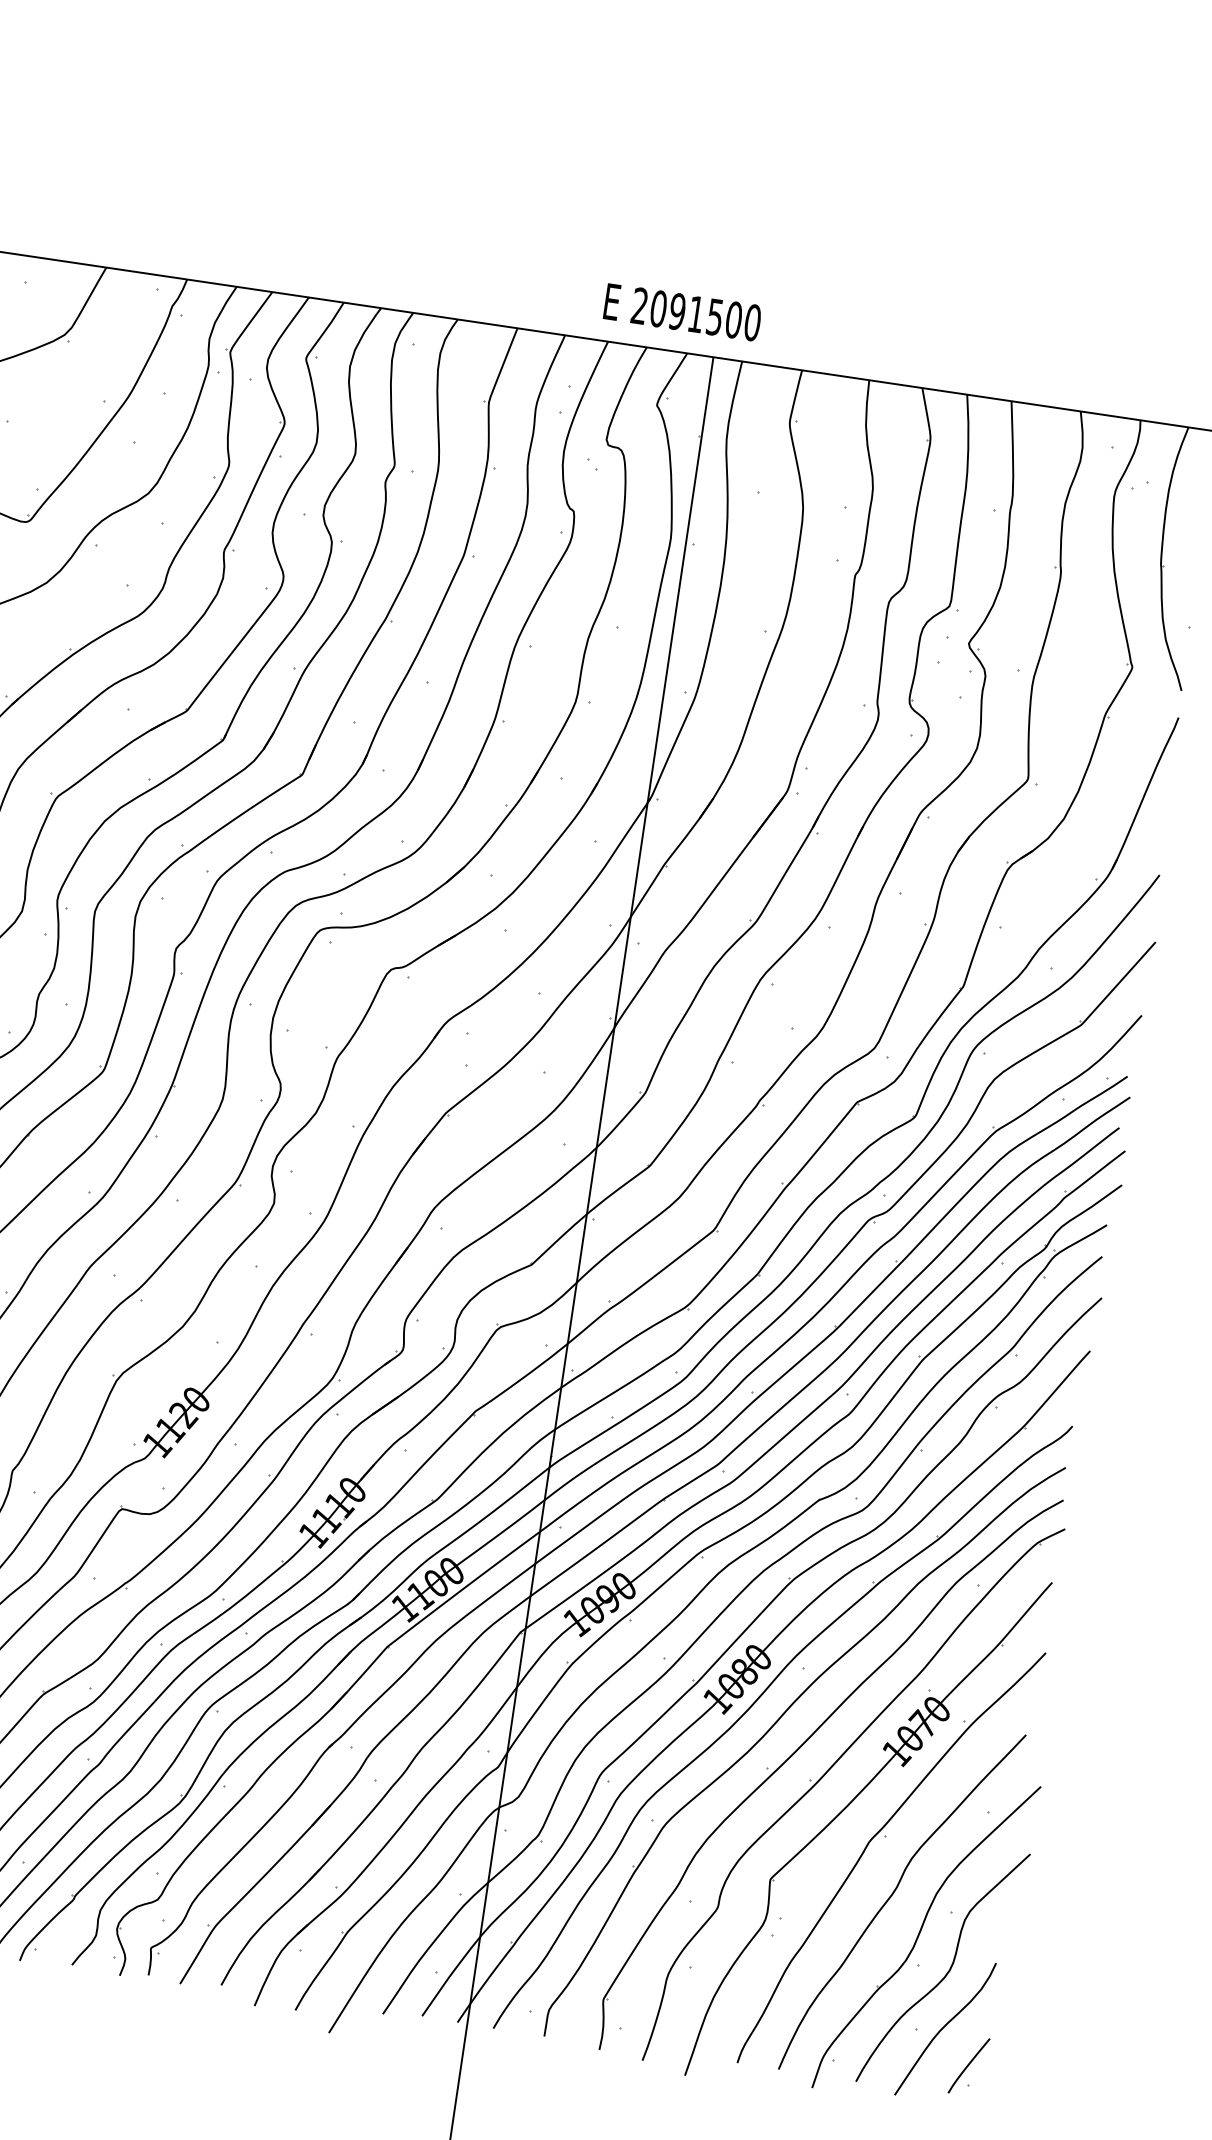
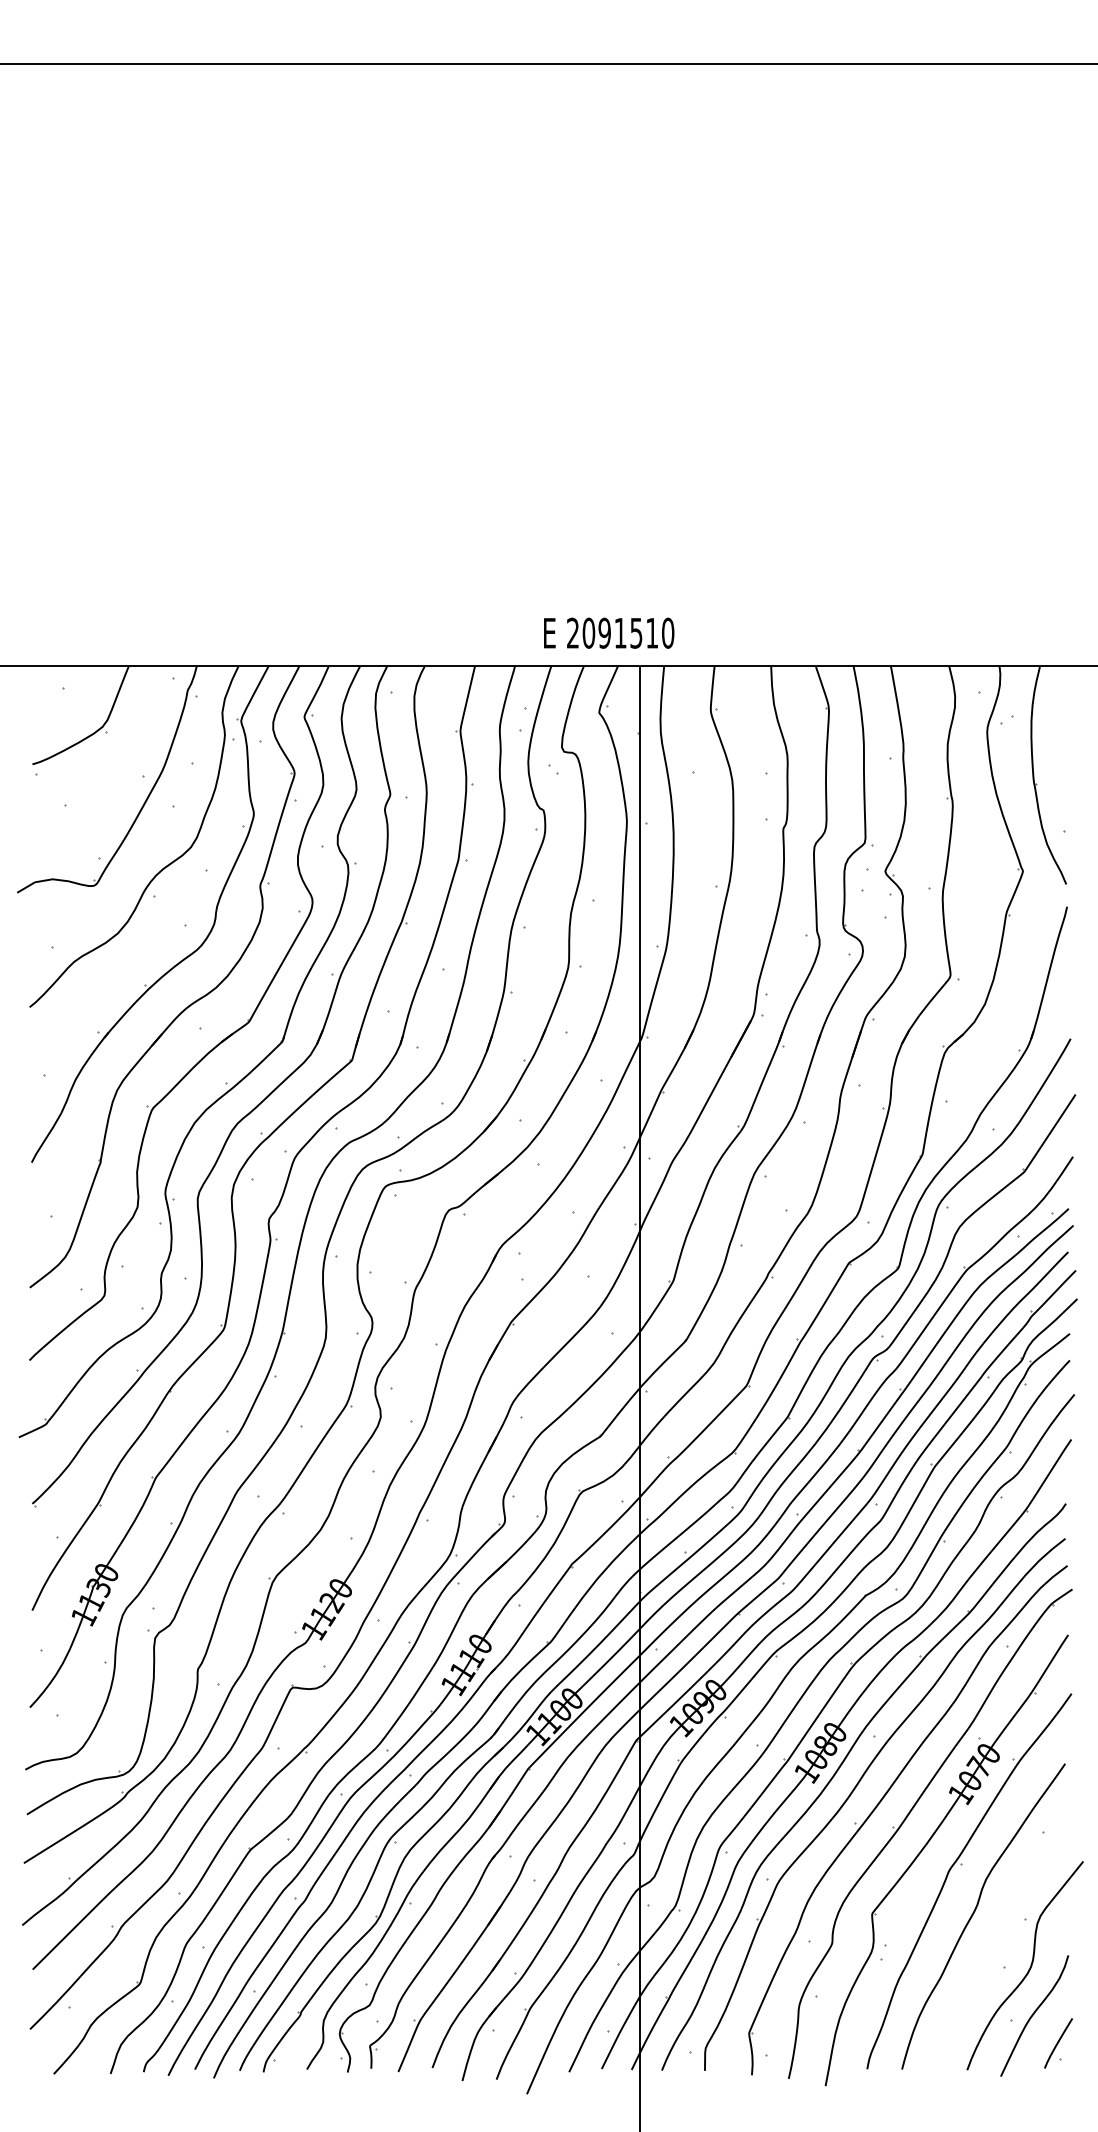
text: (734, 319) -> (652, 632), 2091500 -> 2091510
part: (926, 1937) -> (1007, 1942), removed

